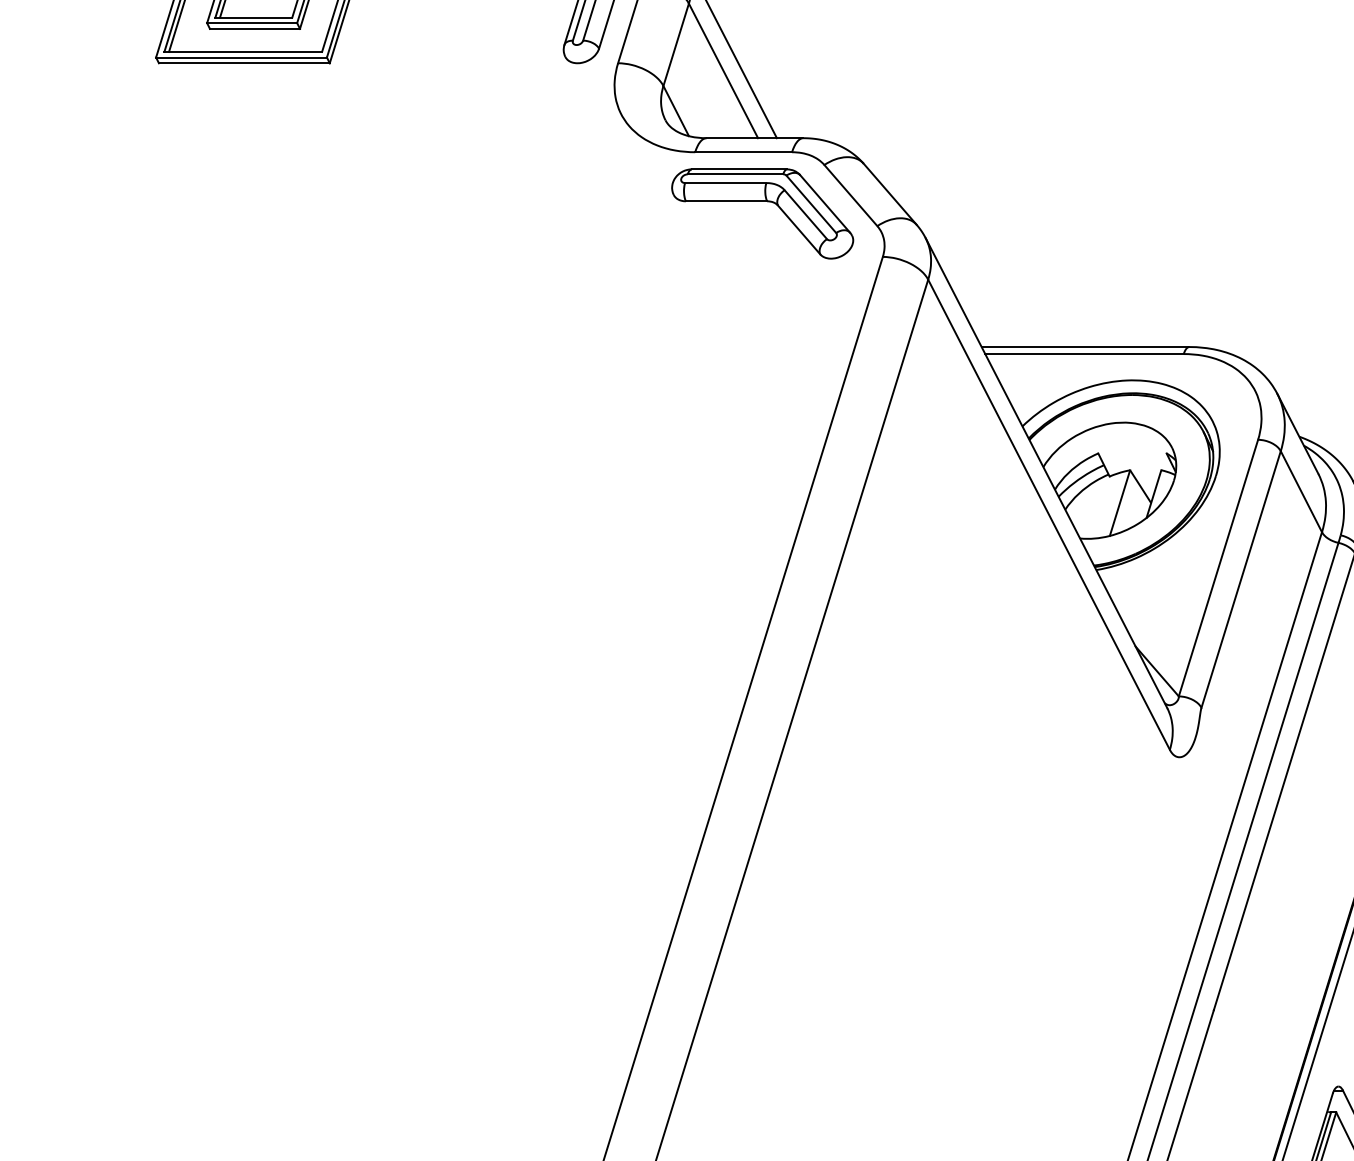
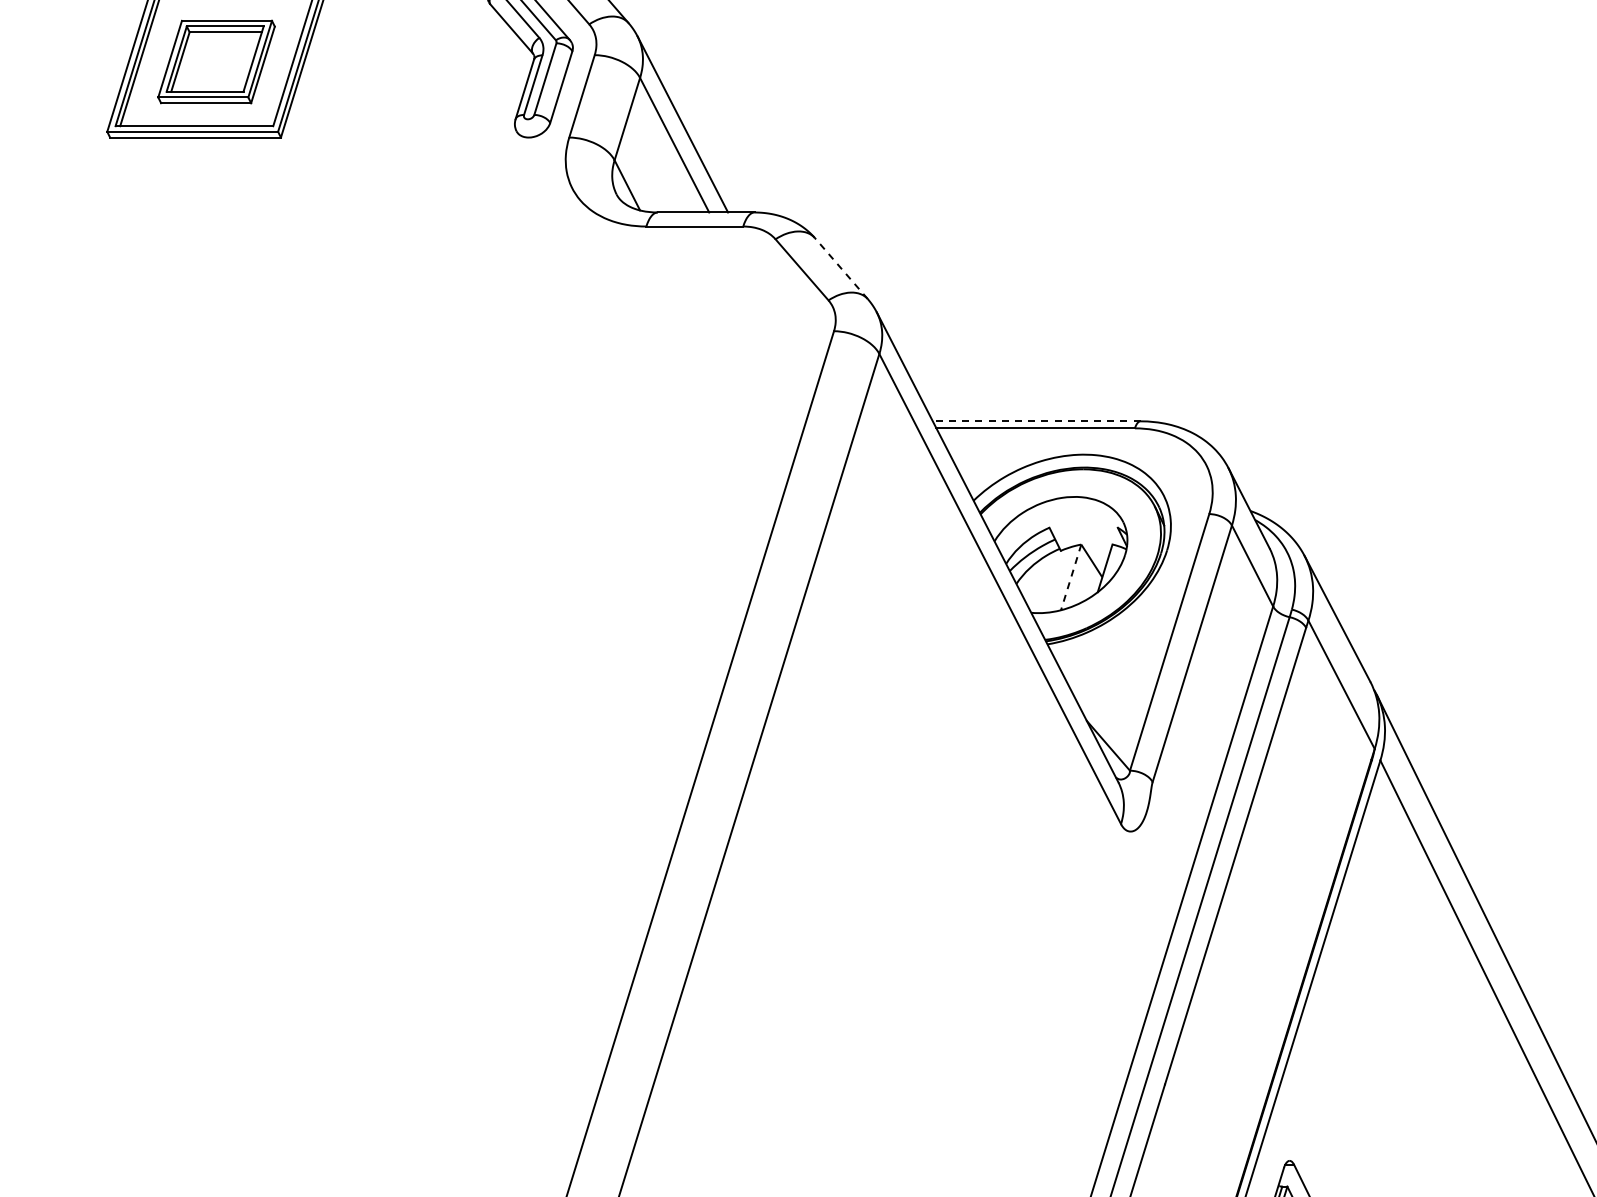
line: (890, 194) -> (841, 268), solid -> dashed
part: (762, 202) -> (713, 276), removed
line: (1085, 347) -> (1036, 421), solid -> dashed
line: (1120, 503) -> (1071, 577), solid -> dashed

